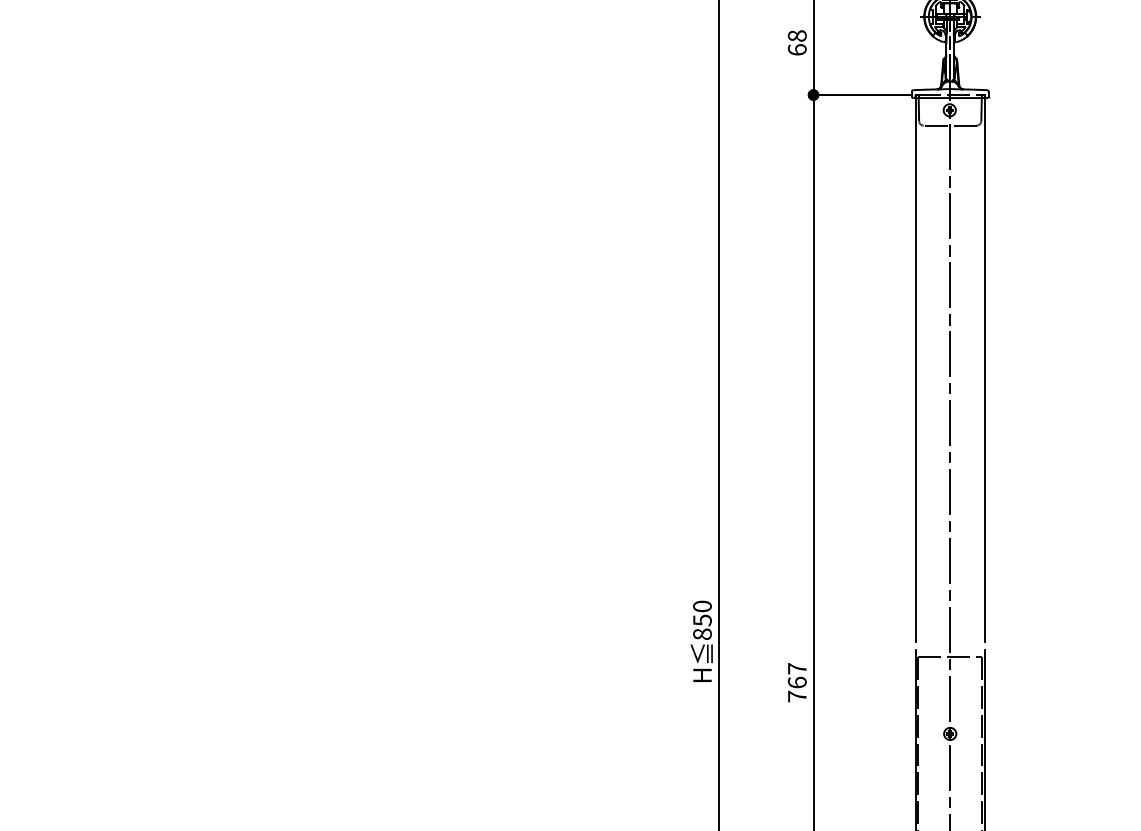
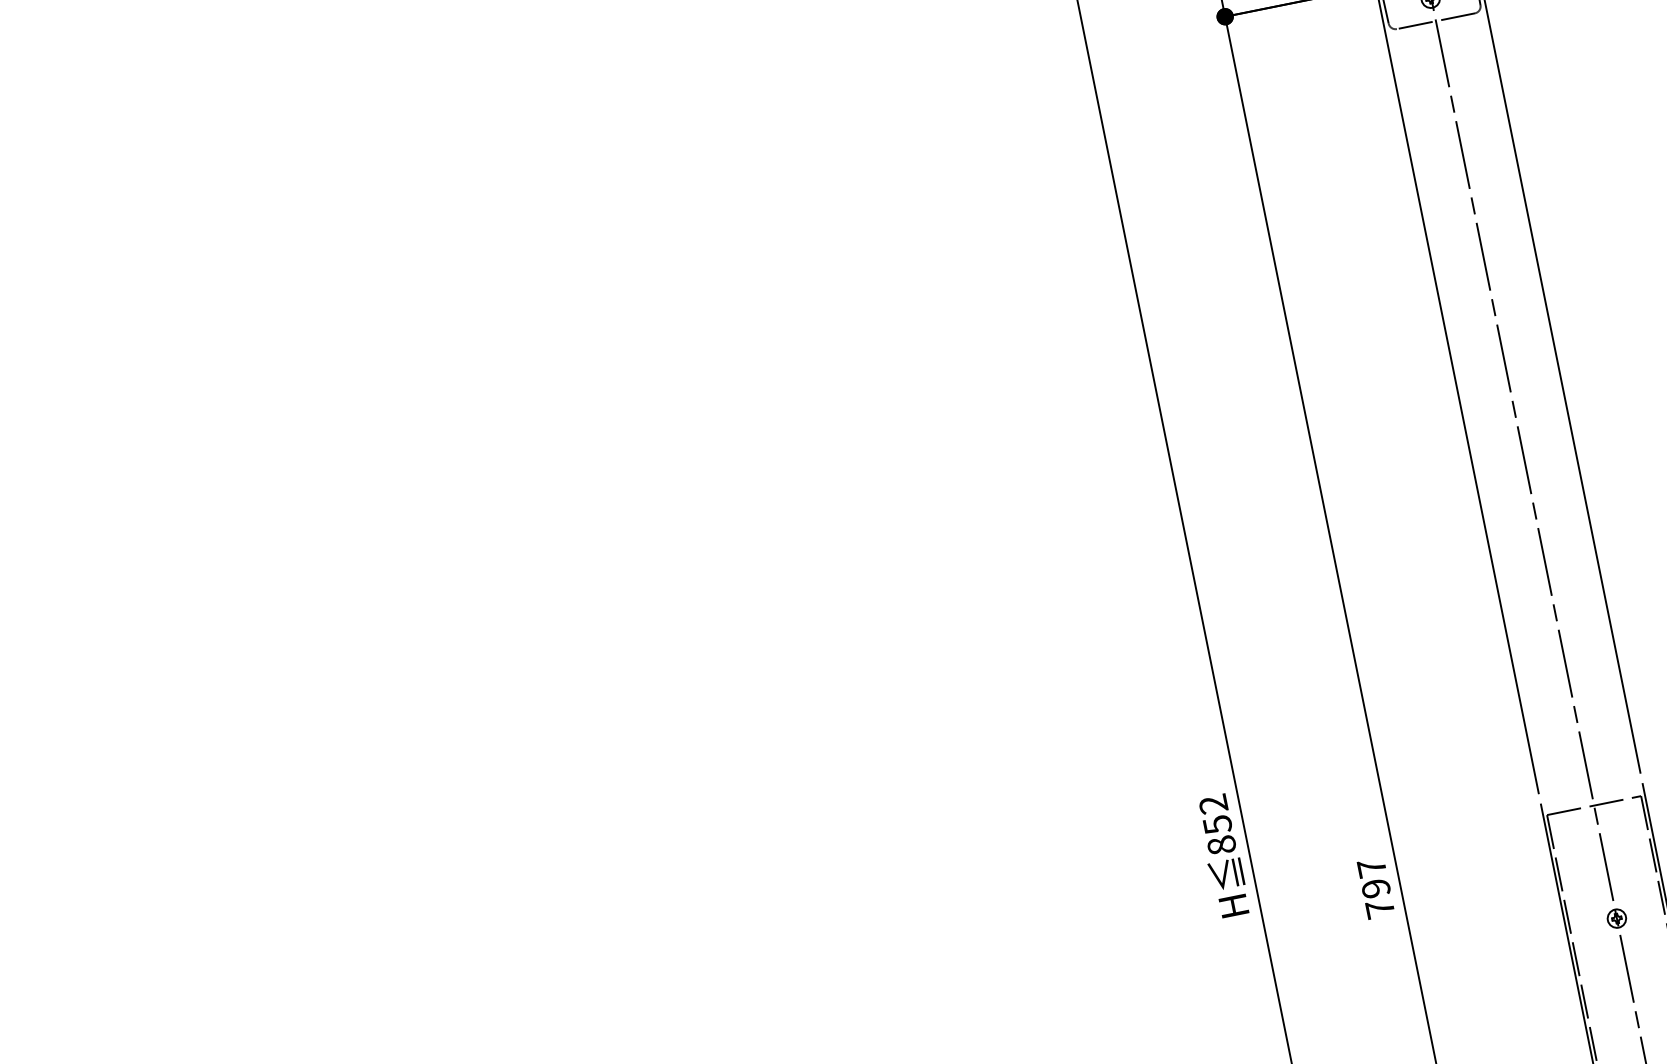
text: (702, 606) -> (1213, 804), 850 -> 852
text: (796, 682) -> (1374, 888), 767 -> 797

